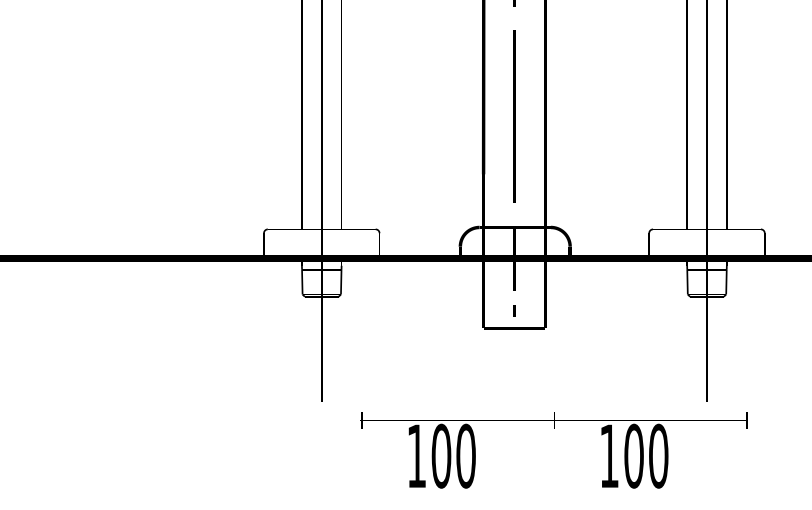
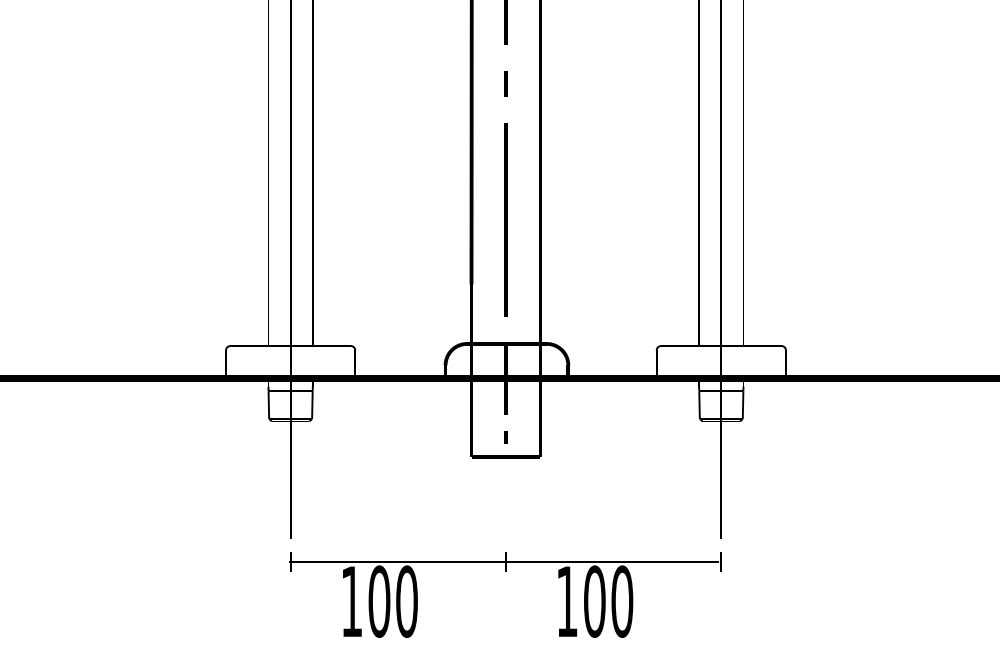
text: (554, 449) -> (505, 594), moved

